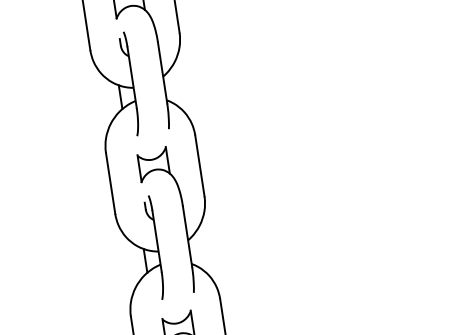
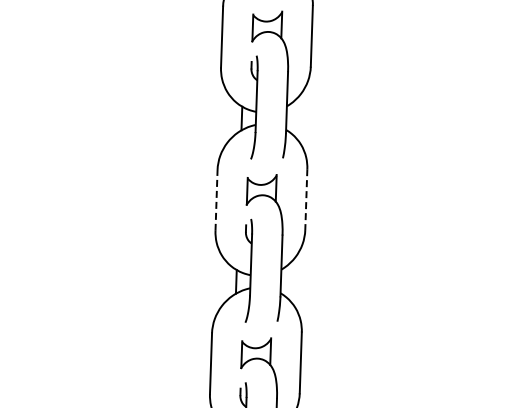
line: (200, 166) -> (306, 200), solid -> dashed
line: (110, 182) -> (216, 199), solid -> dashed

